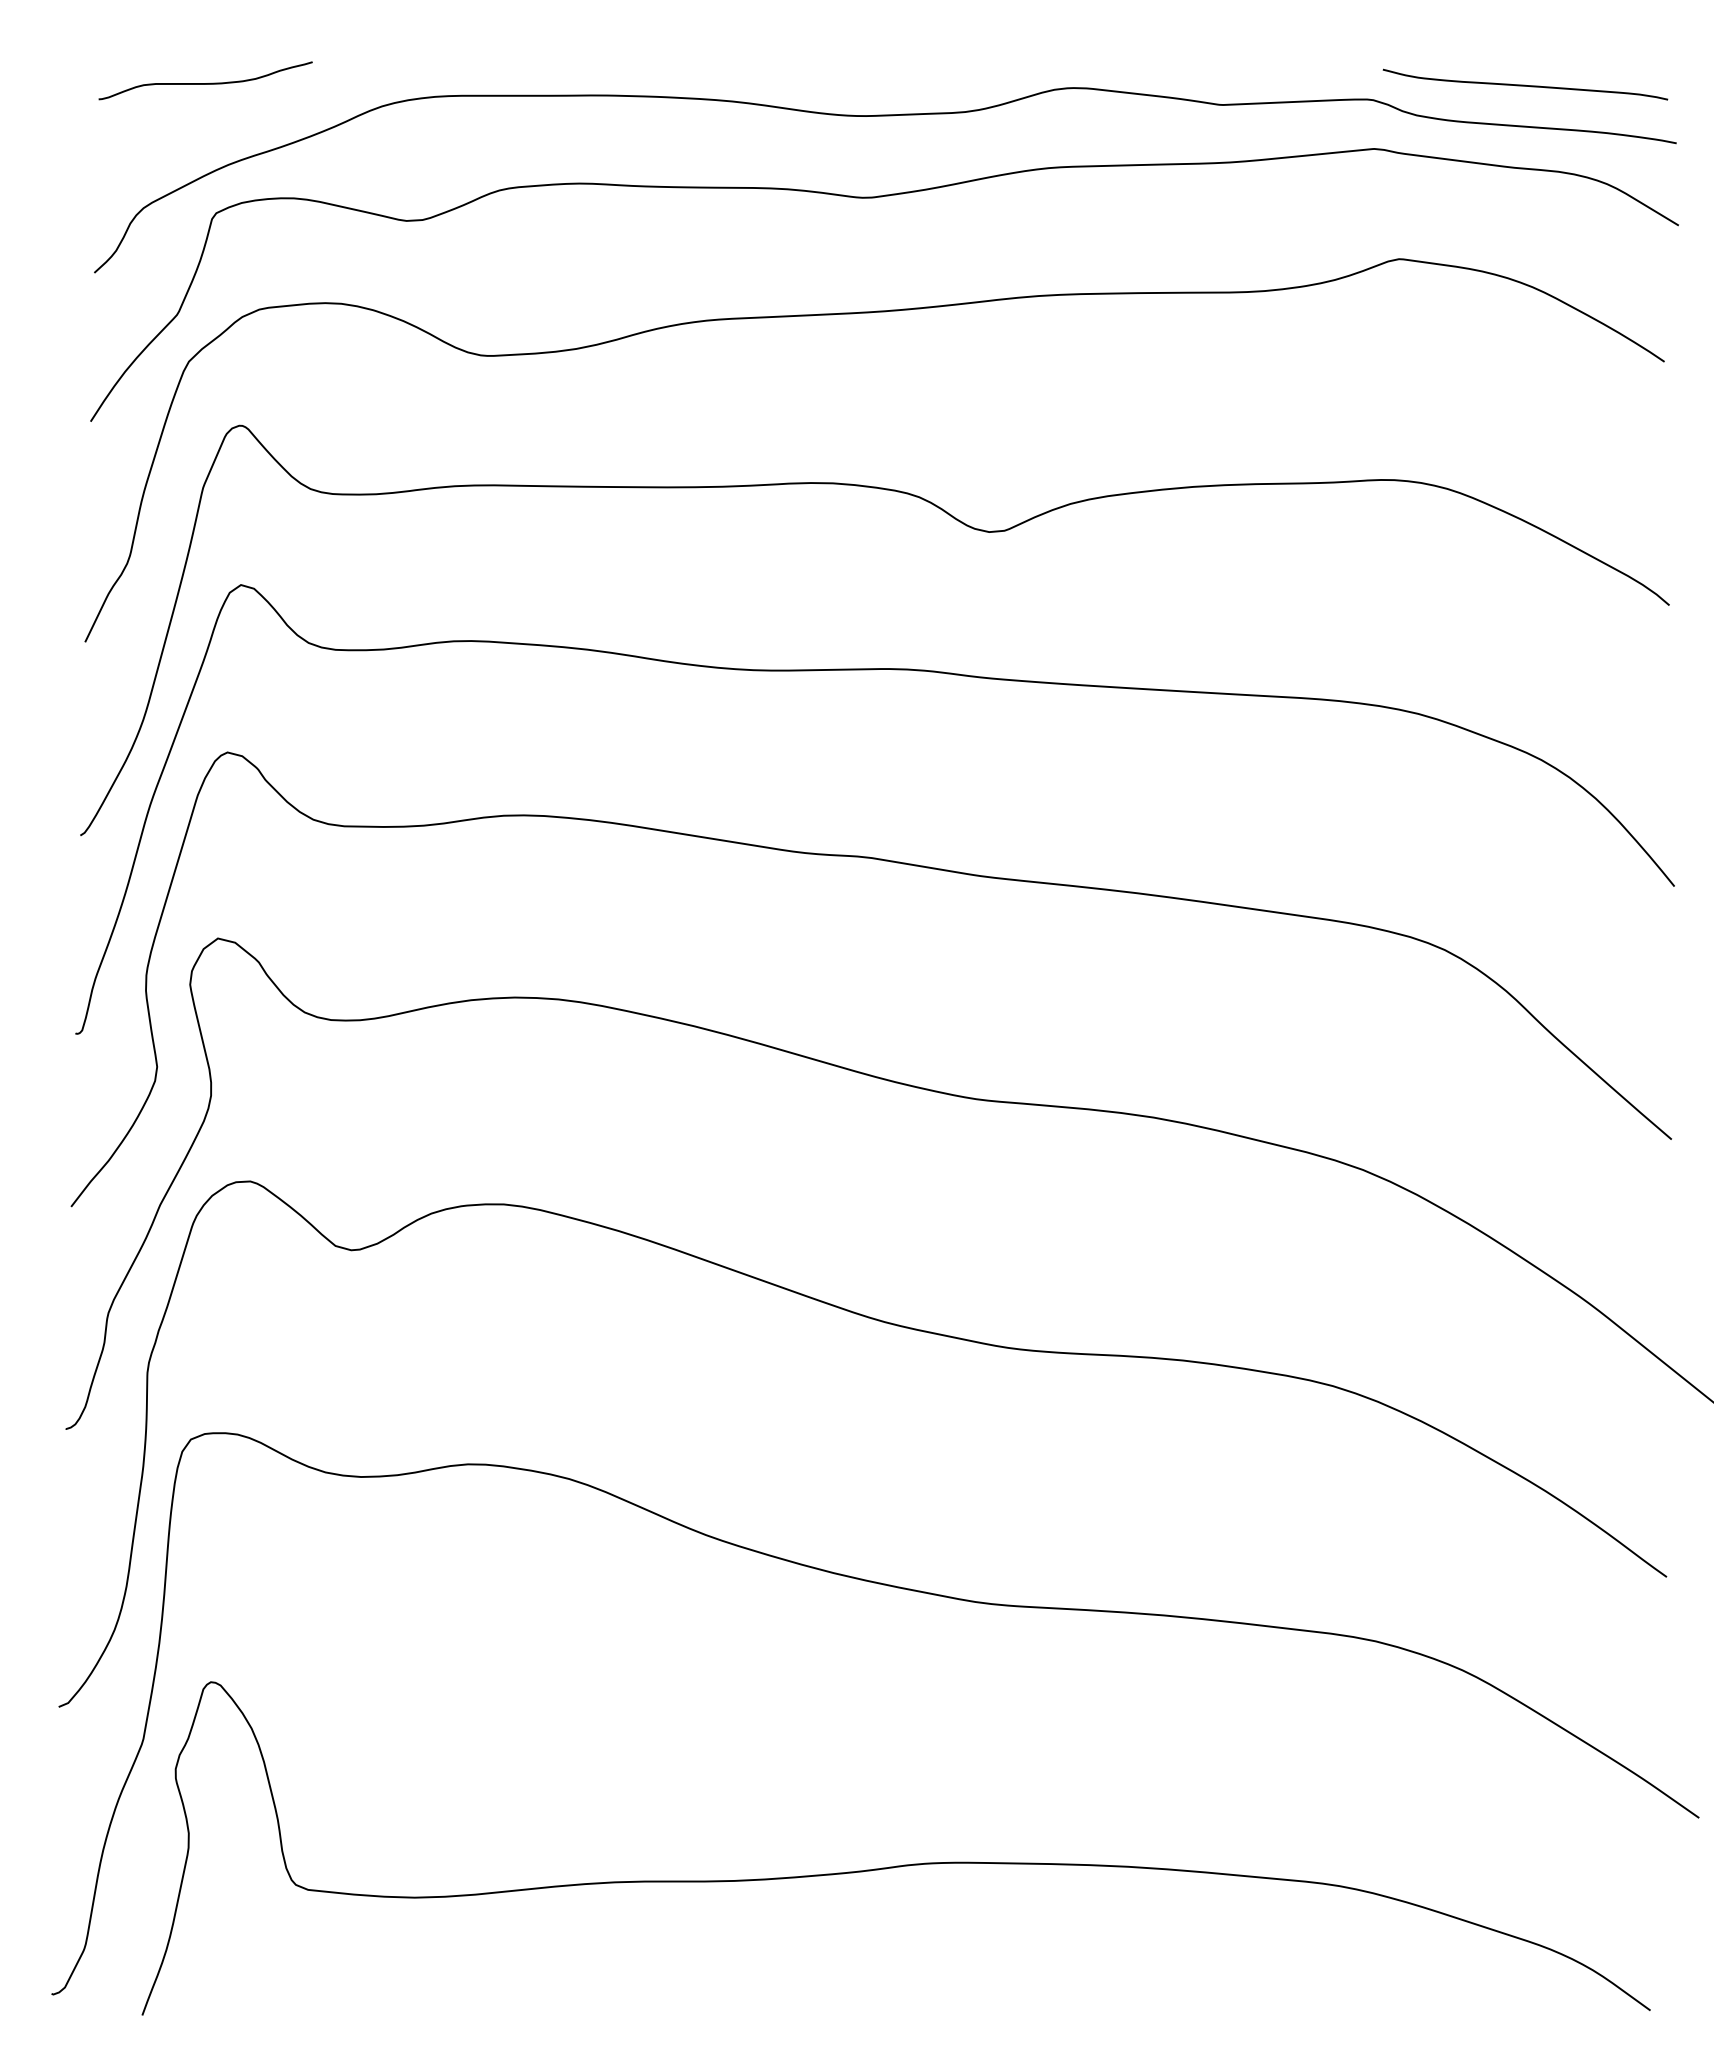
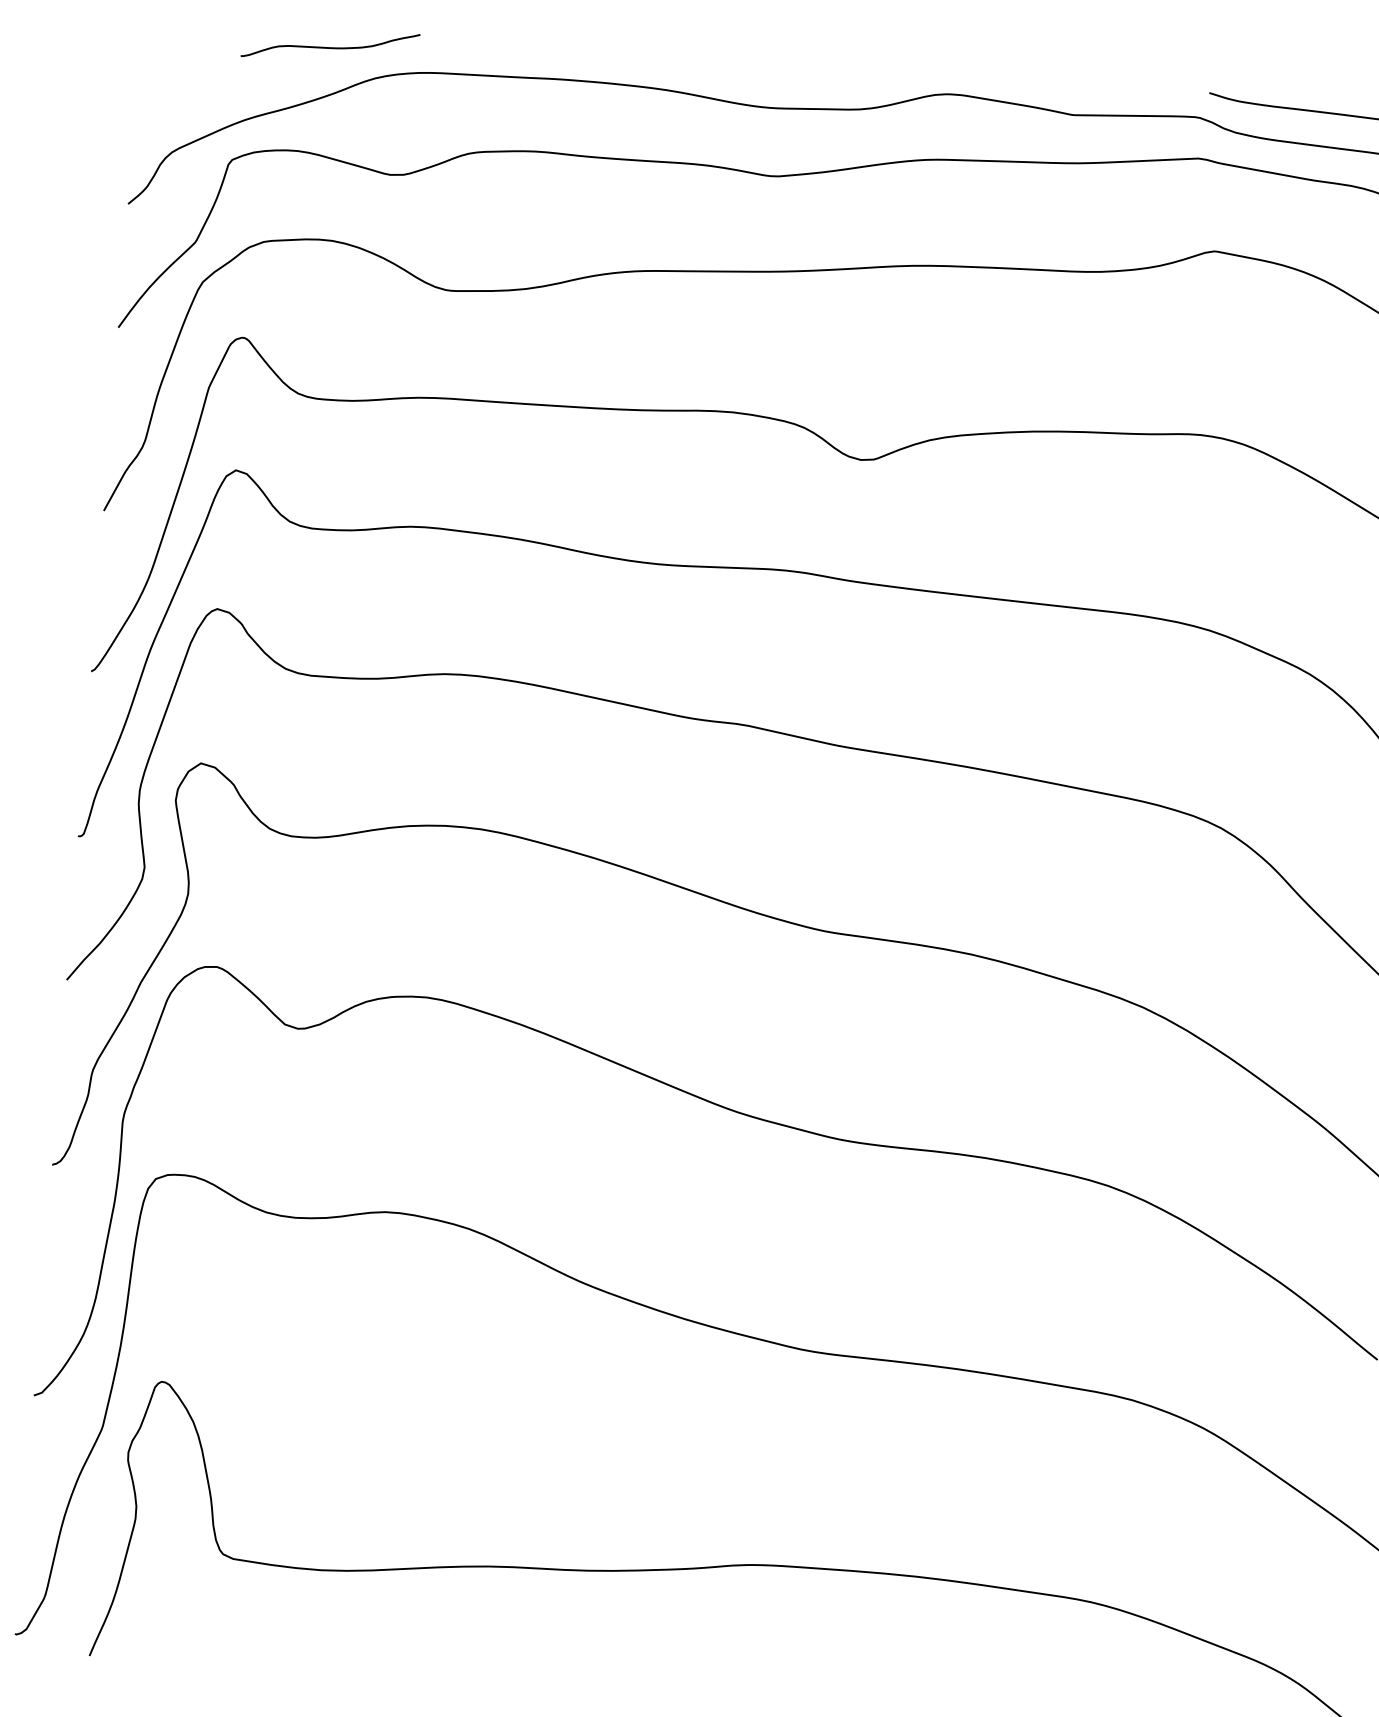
curve: (205, 83) -> (330, 47), moved

